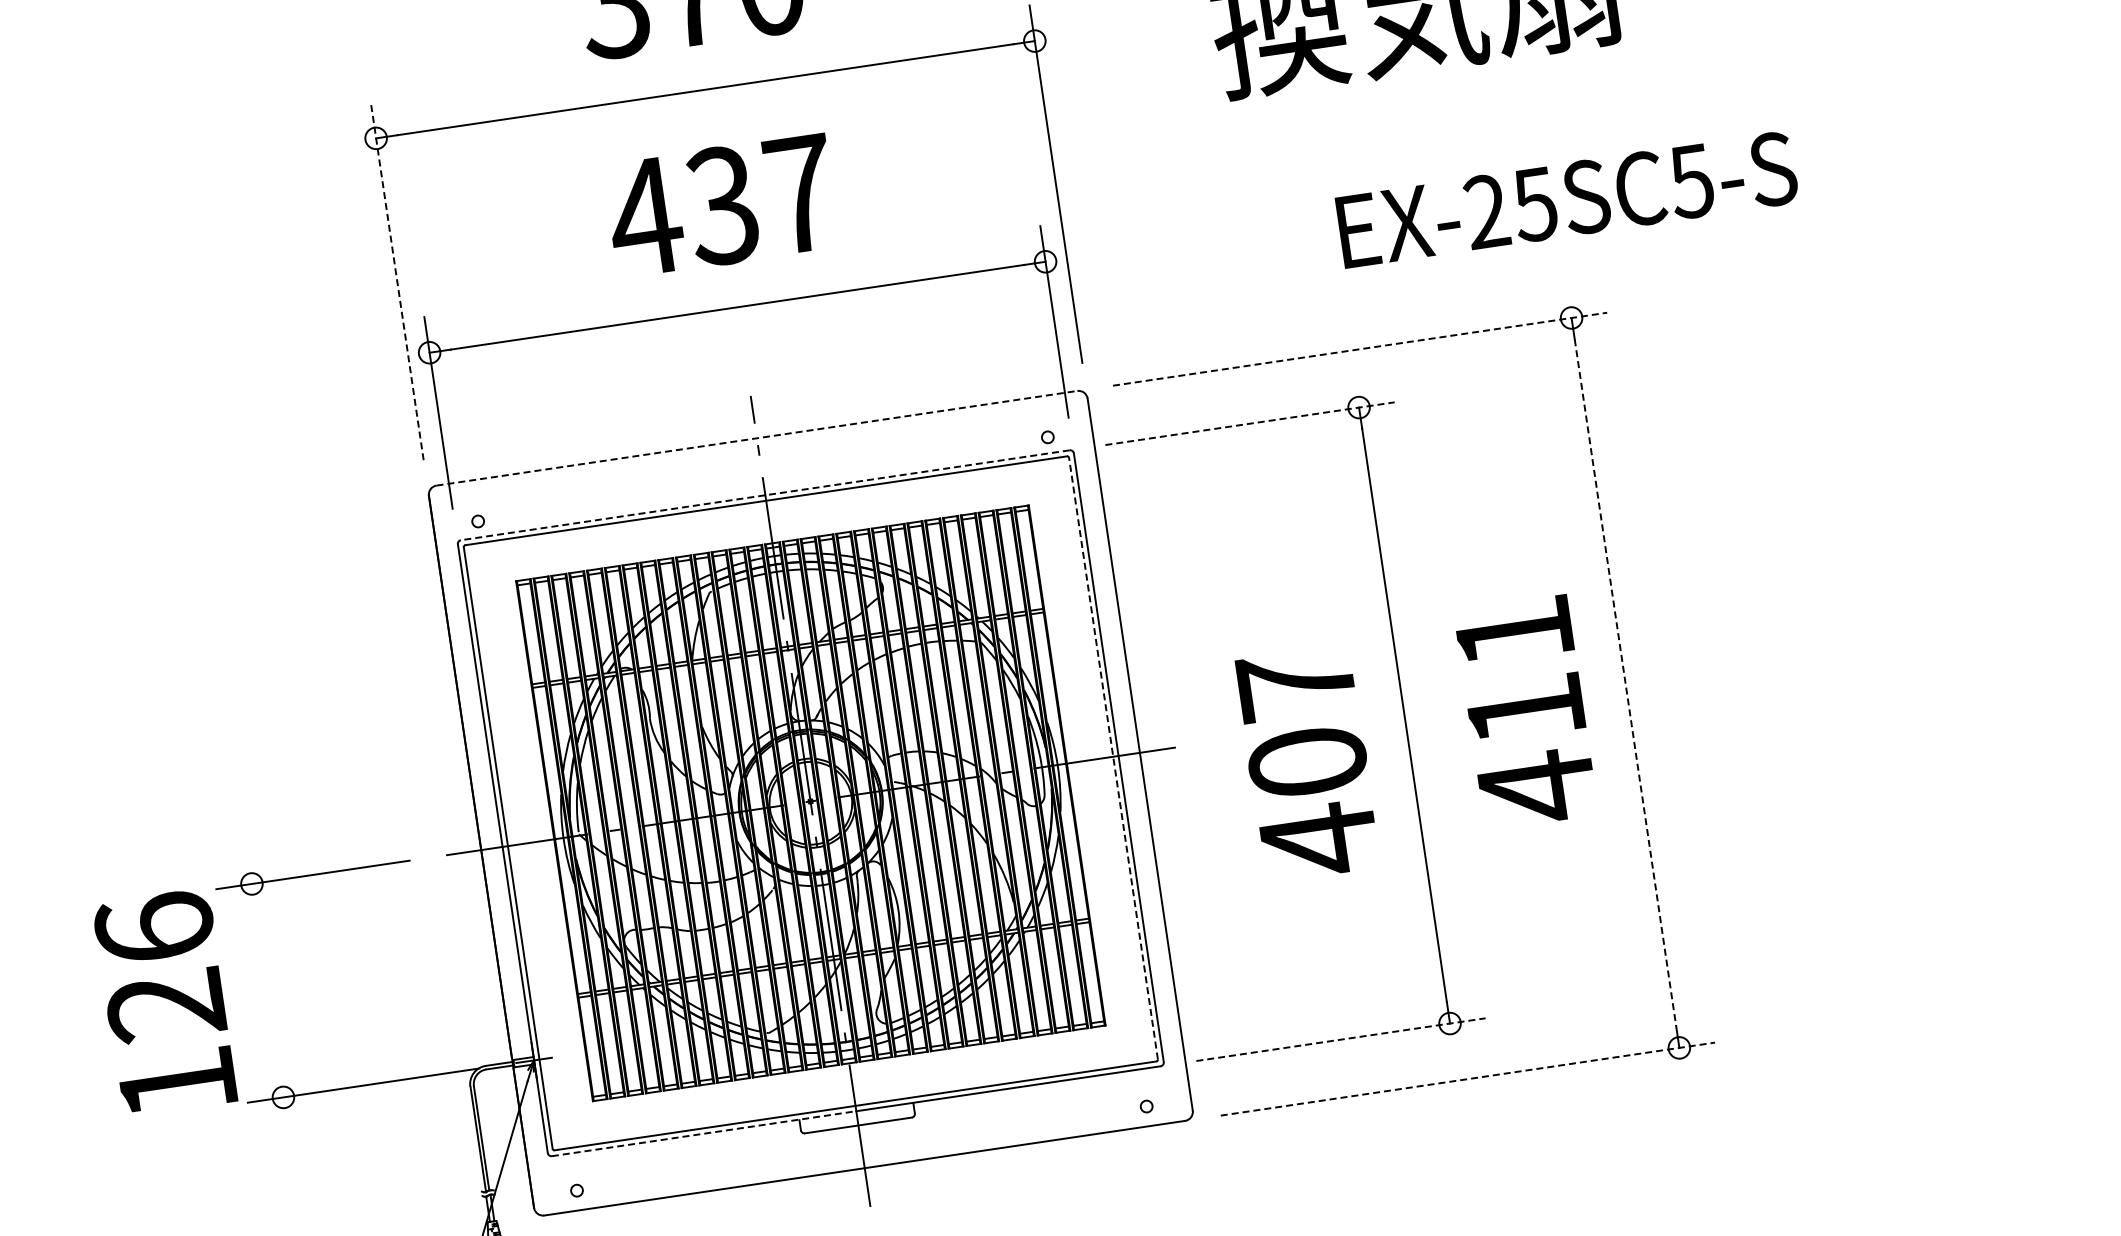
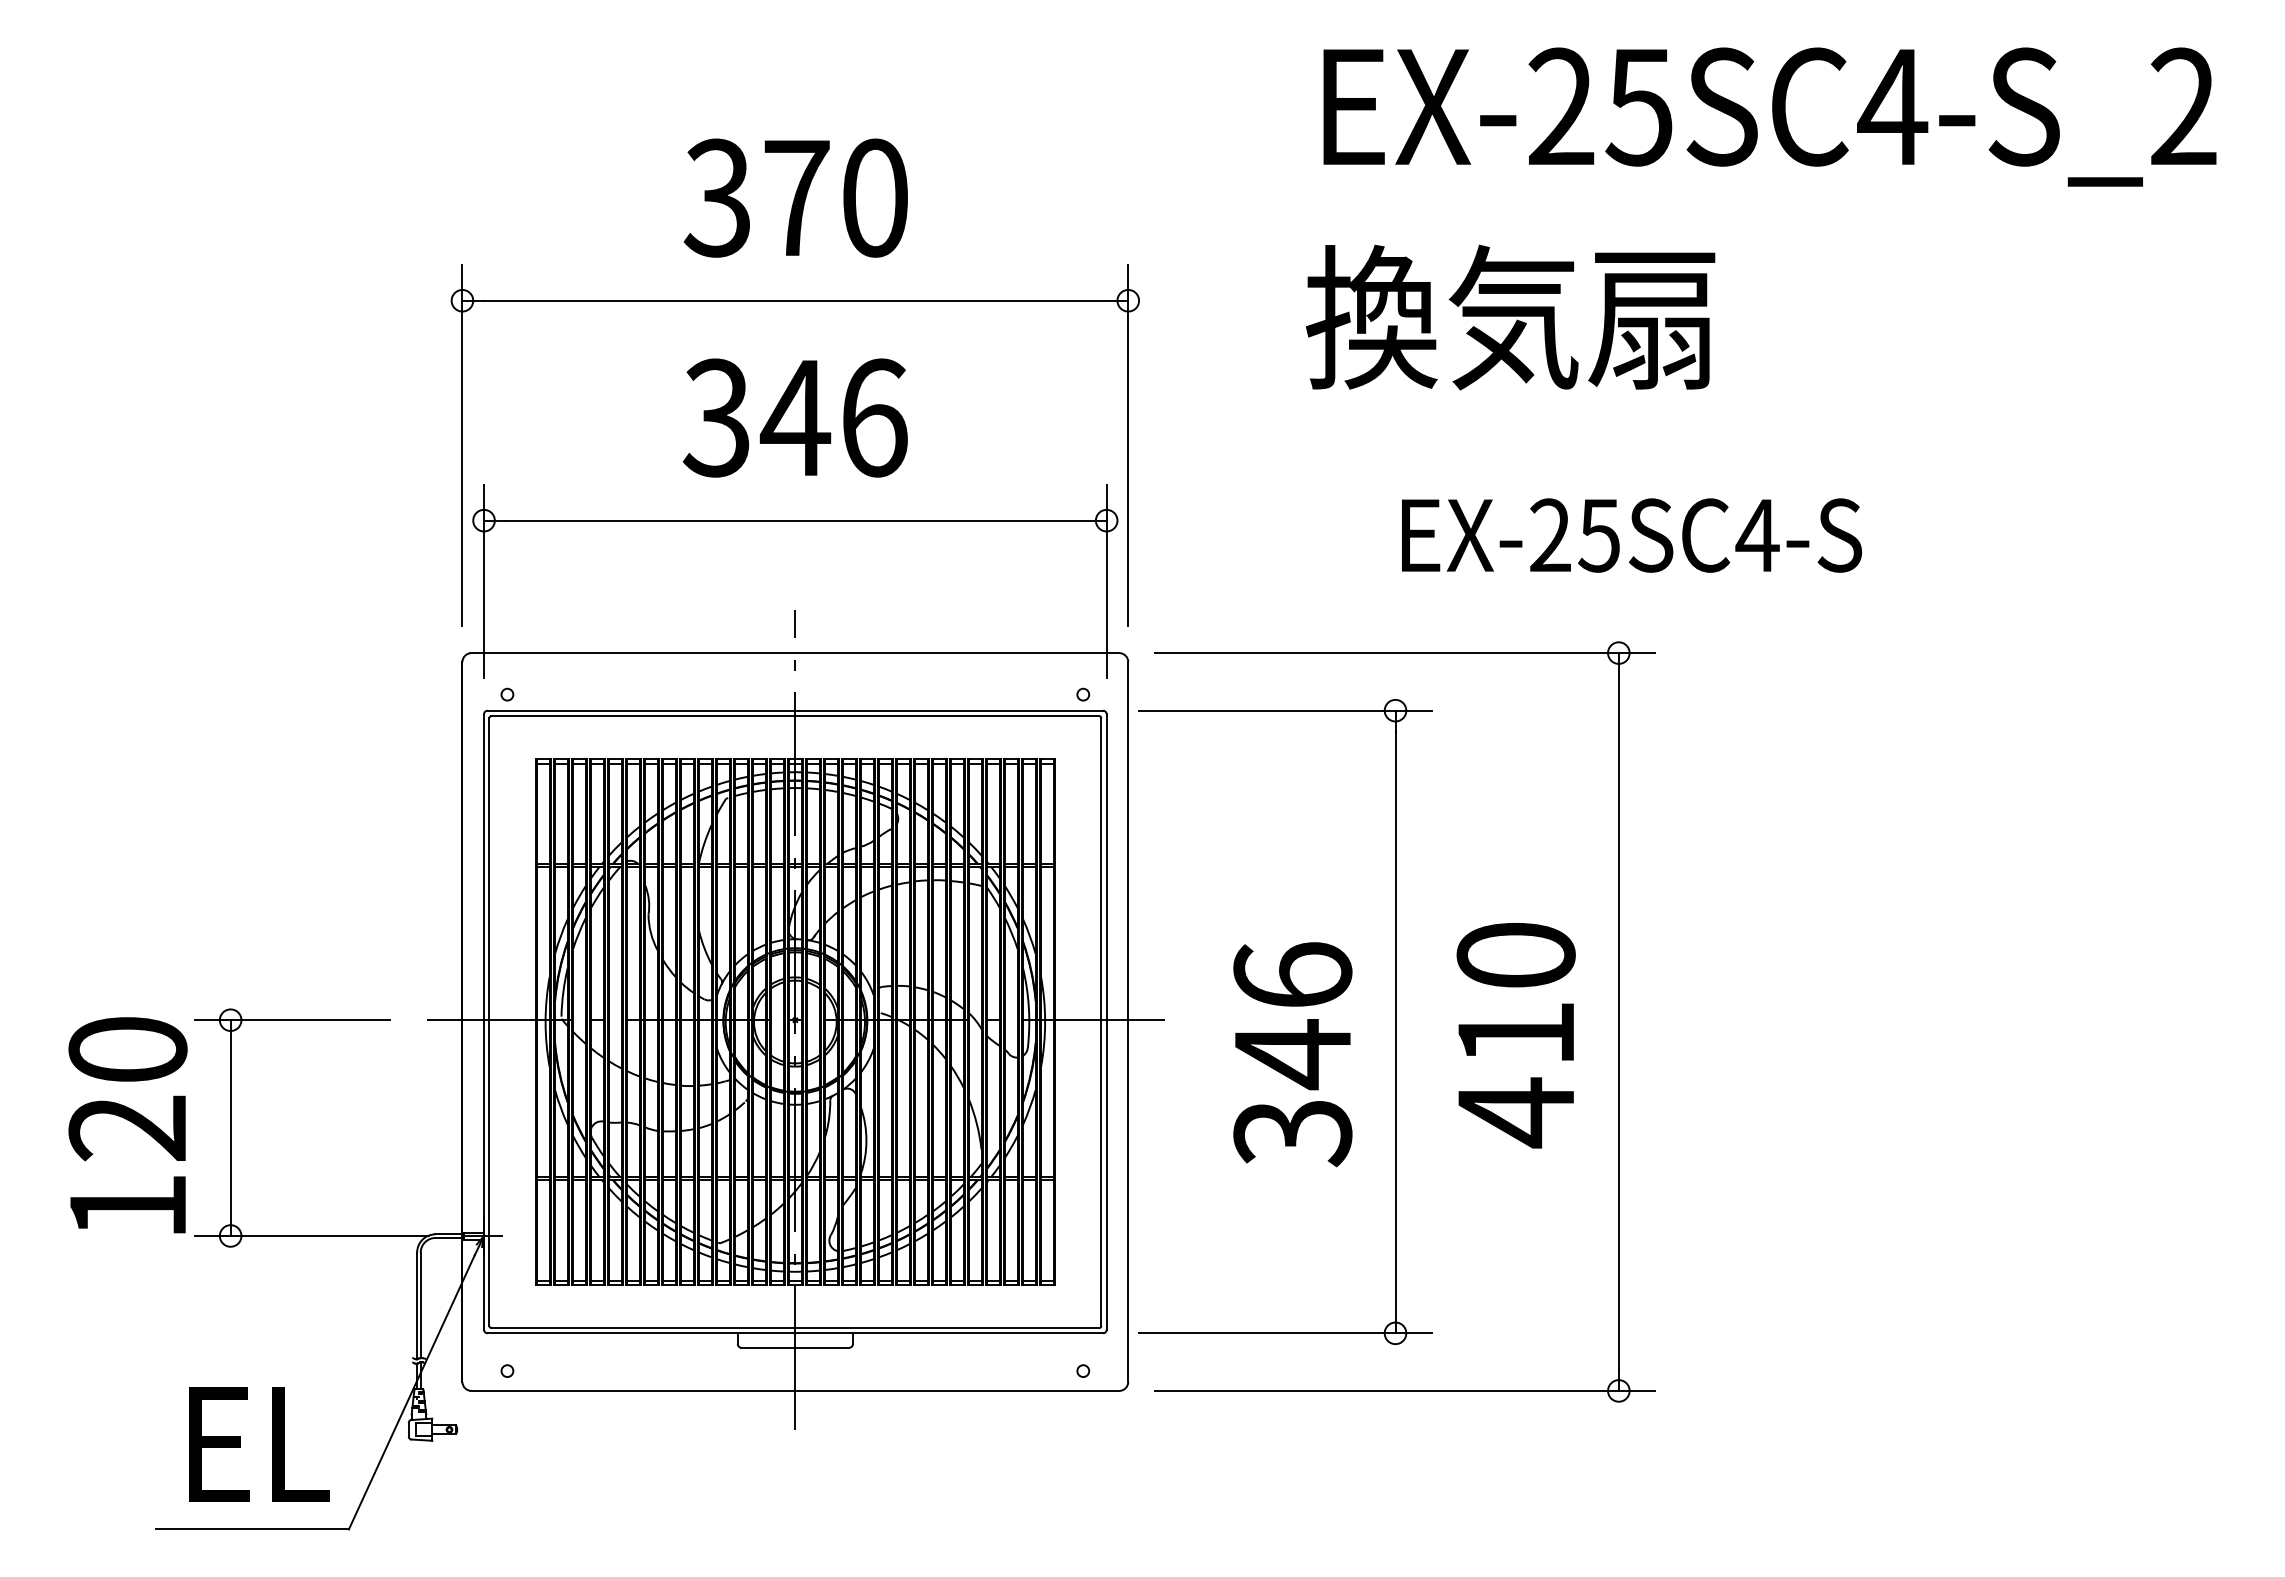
text: (1691, 181) -> (1757, 535), EX-25SC5-S -> EX-25SC4-S
text: (721, 205) -> (794, 417), 437 -> 346
line: (397, 281) -> (462, 445), dashed -> solid
line: (1360, 349) -> (1405, 653), dashed -> solid
line: (1250, 423) -> (1285, 710), dashed -> solid
line: (757, 438) -> (795, 653), dashed -> solid
line: (765, 495) -> (795, 710), dashed -> solid
text: (1513, 632) -> (1515, 955), 411 -> 410
line: (1625, 683) -> (1618, 1022), dashed -> solid
line: (1113, 758) -> (1101, 1021), dashed -> solid
text: (1307, 763) -> (1292, 1055), 407 -> 346
text: (154, 927) -> (127, 1048), 126 -> 120
line: (267, 990) -> (230, 1127), added
line: (1341, 1039) -> (1285, 1333), dashed -> solid
line: (1468, 1078) -> (1405, 1390), dashed -> solid
line: (704, 1133) -> (641, 1333), dashed -> solid

